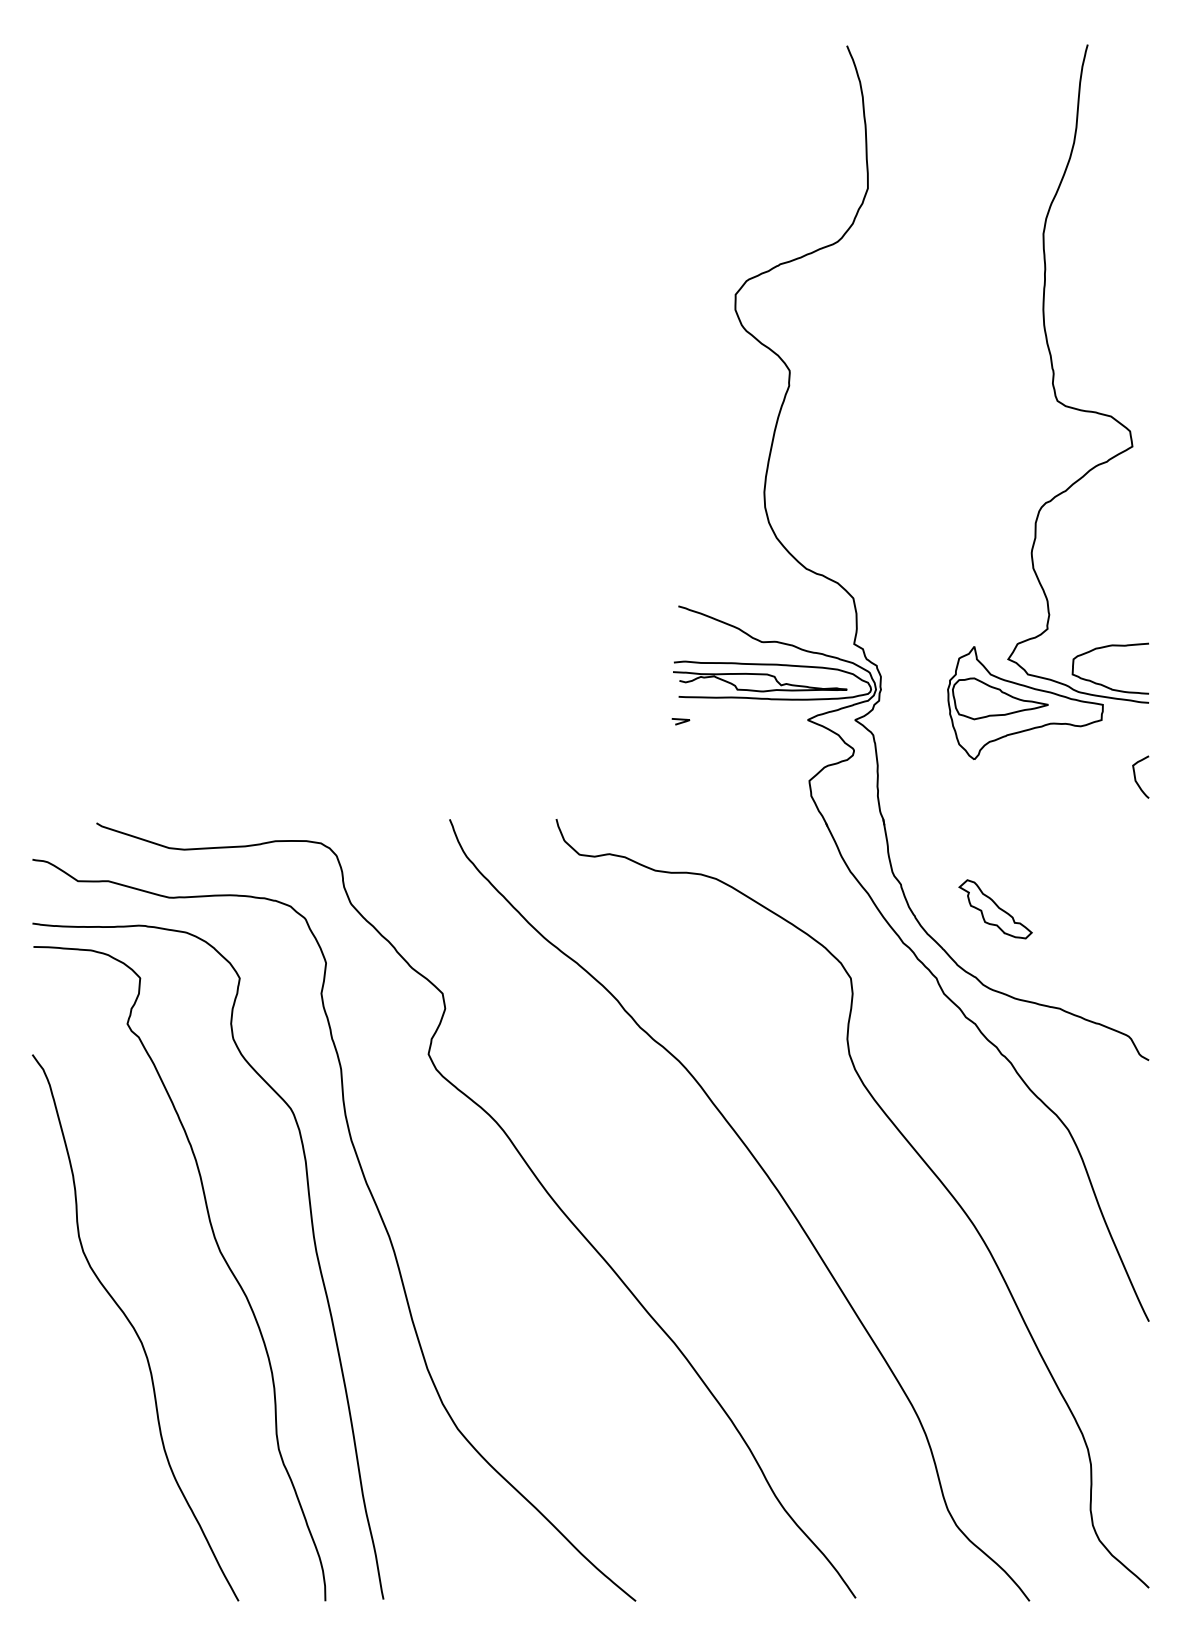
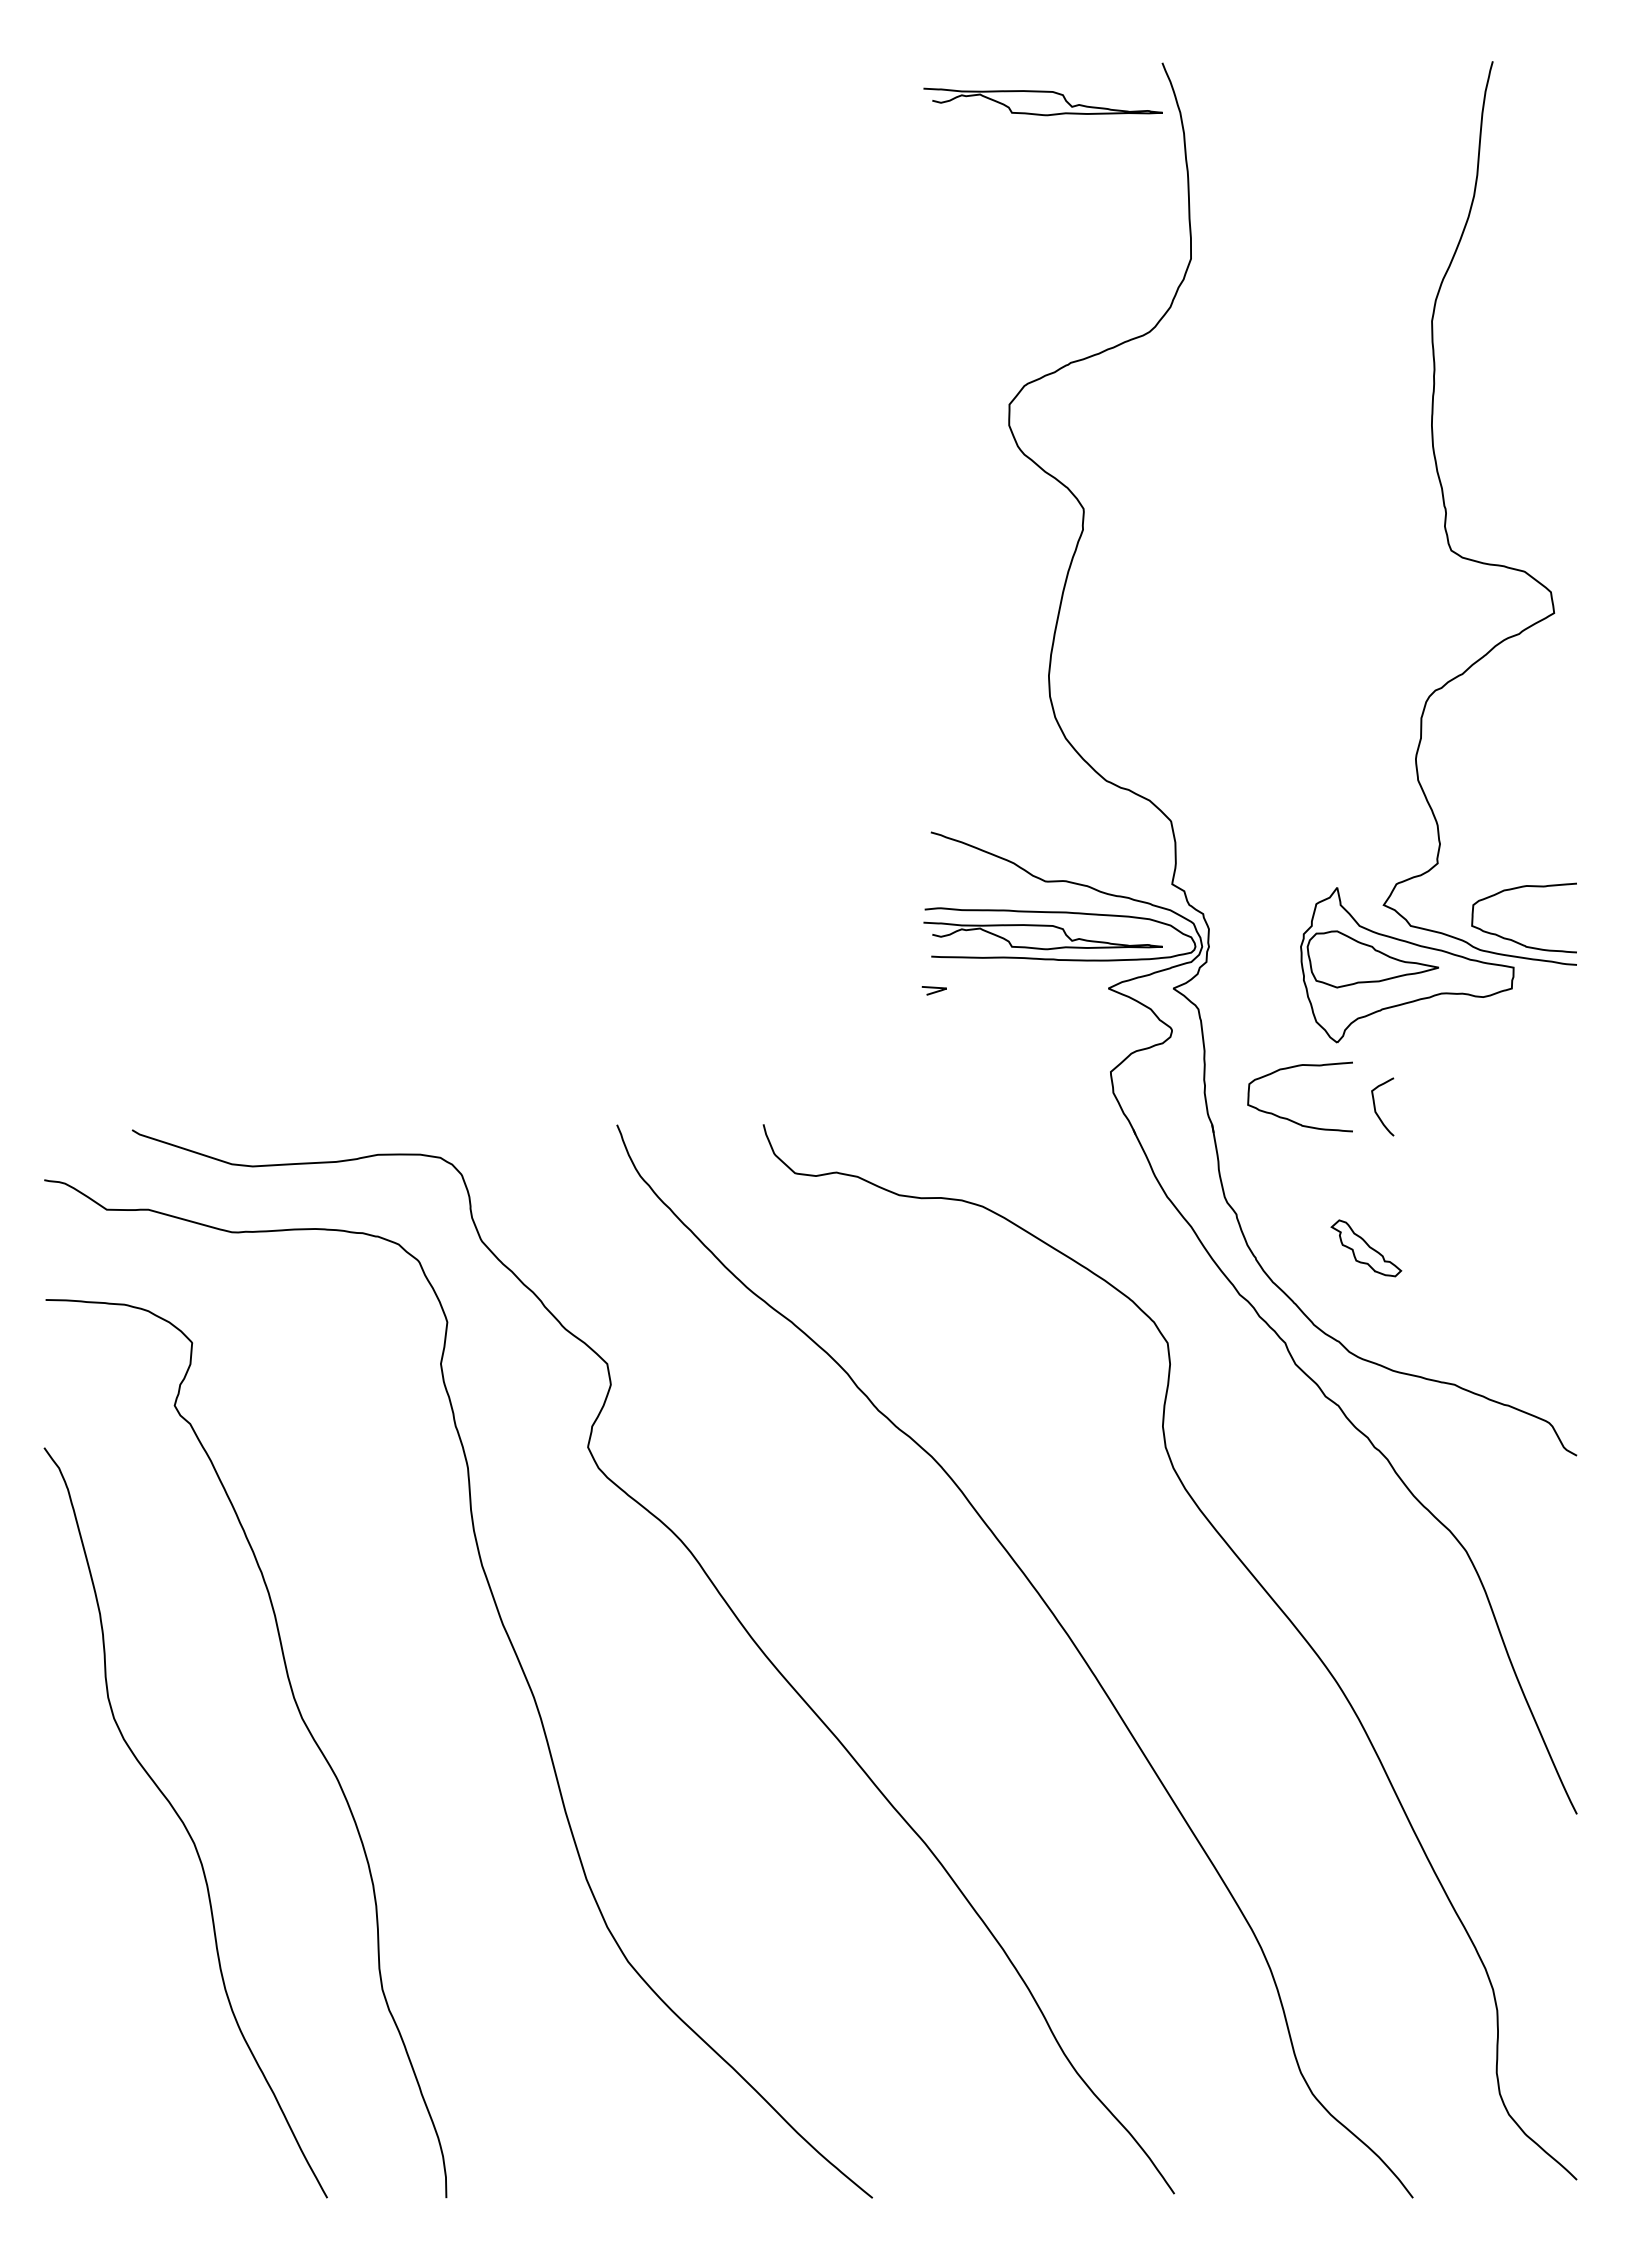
curve: (759, 67) -> (1042, 92), added
curve: (1135, 776) -> (1375, 1106), moved
curve: (941, 815) -> (1291, 1119), added
part: (995, 909) -> (1366, 1248), size x0.7
curve: (313, 1241) -> (430, 1704), removed

